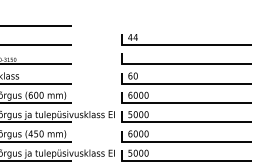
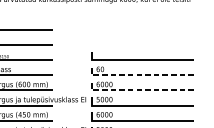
part: (186, 39) -> (142, 40), removed
line: (180, 83) -> (137, 75), solid -> dashed
line: (180, 102) -> (137, 90), solid -> dashed

